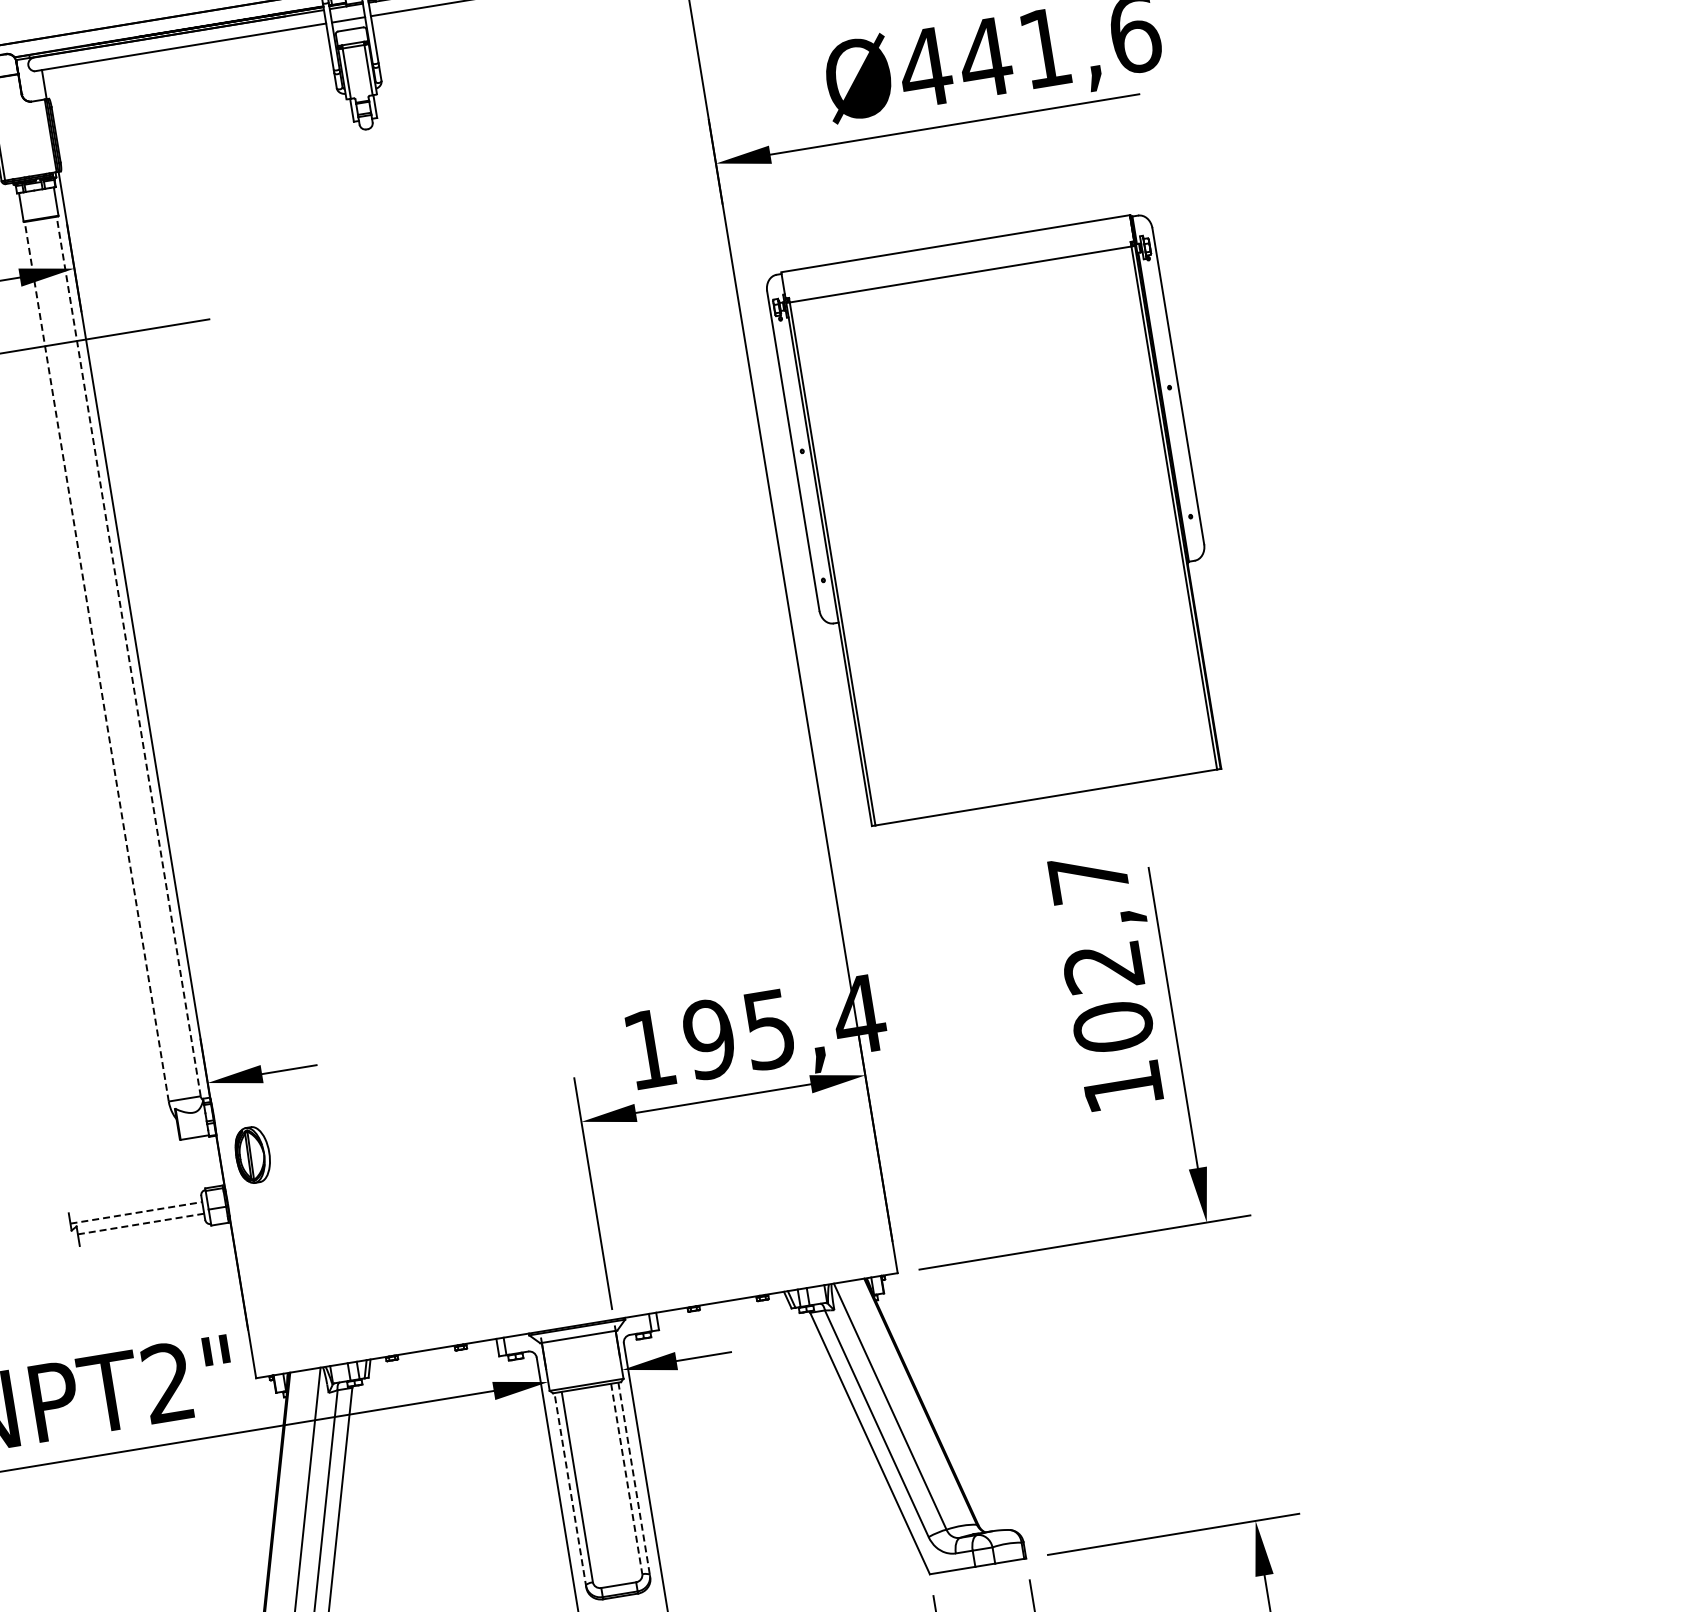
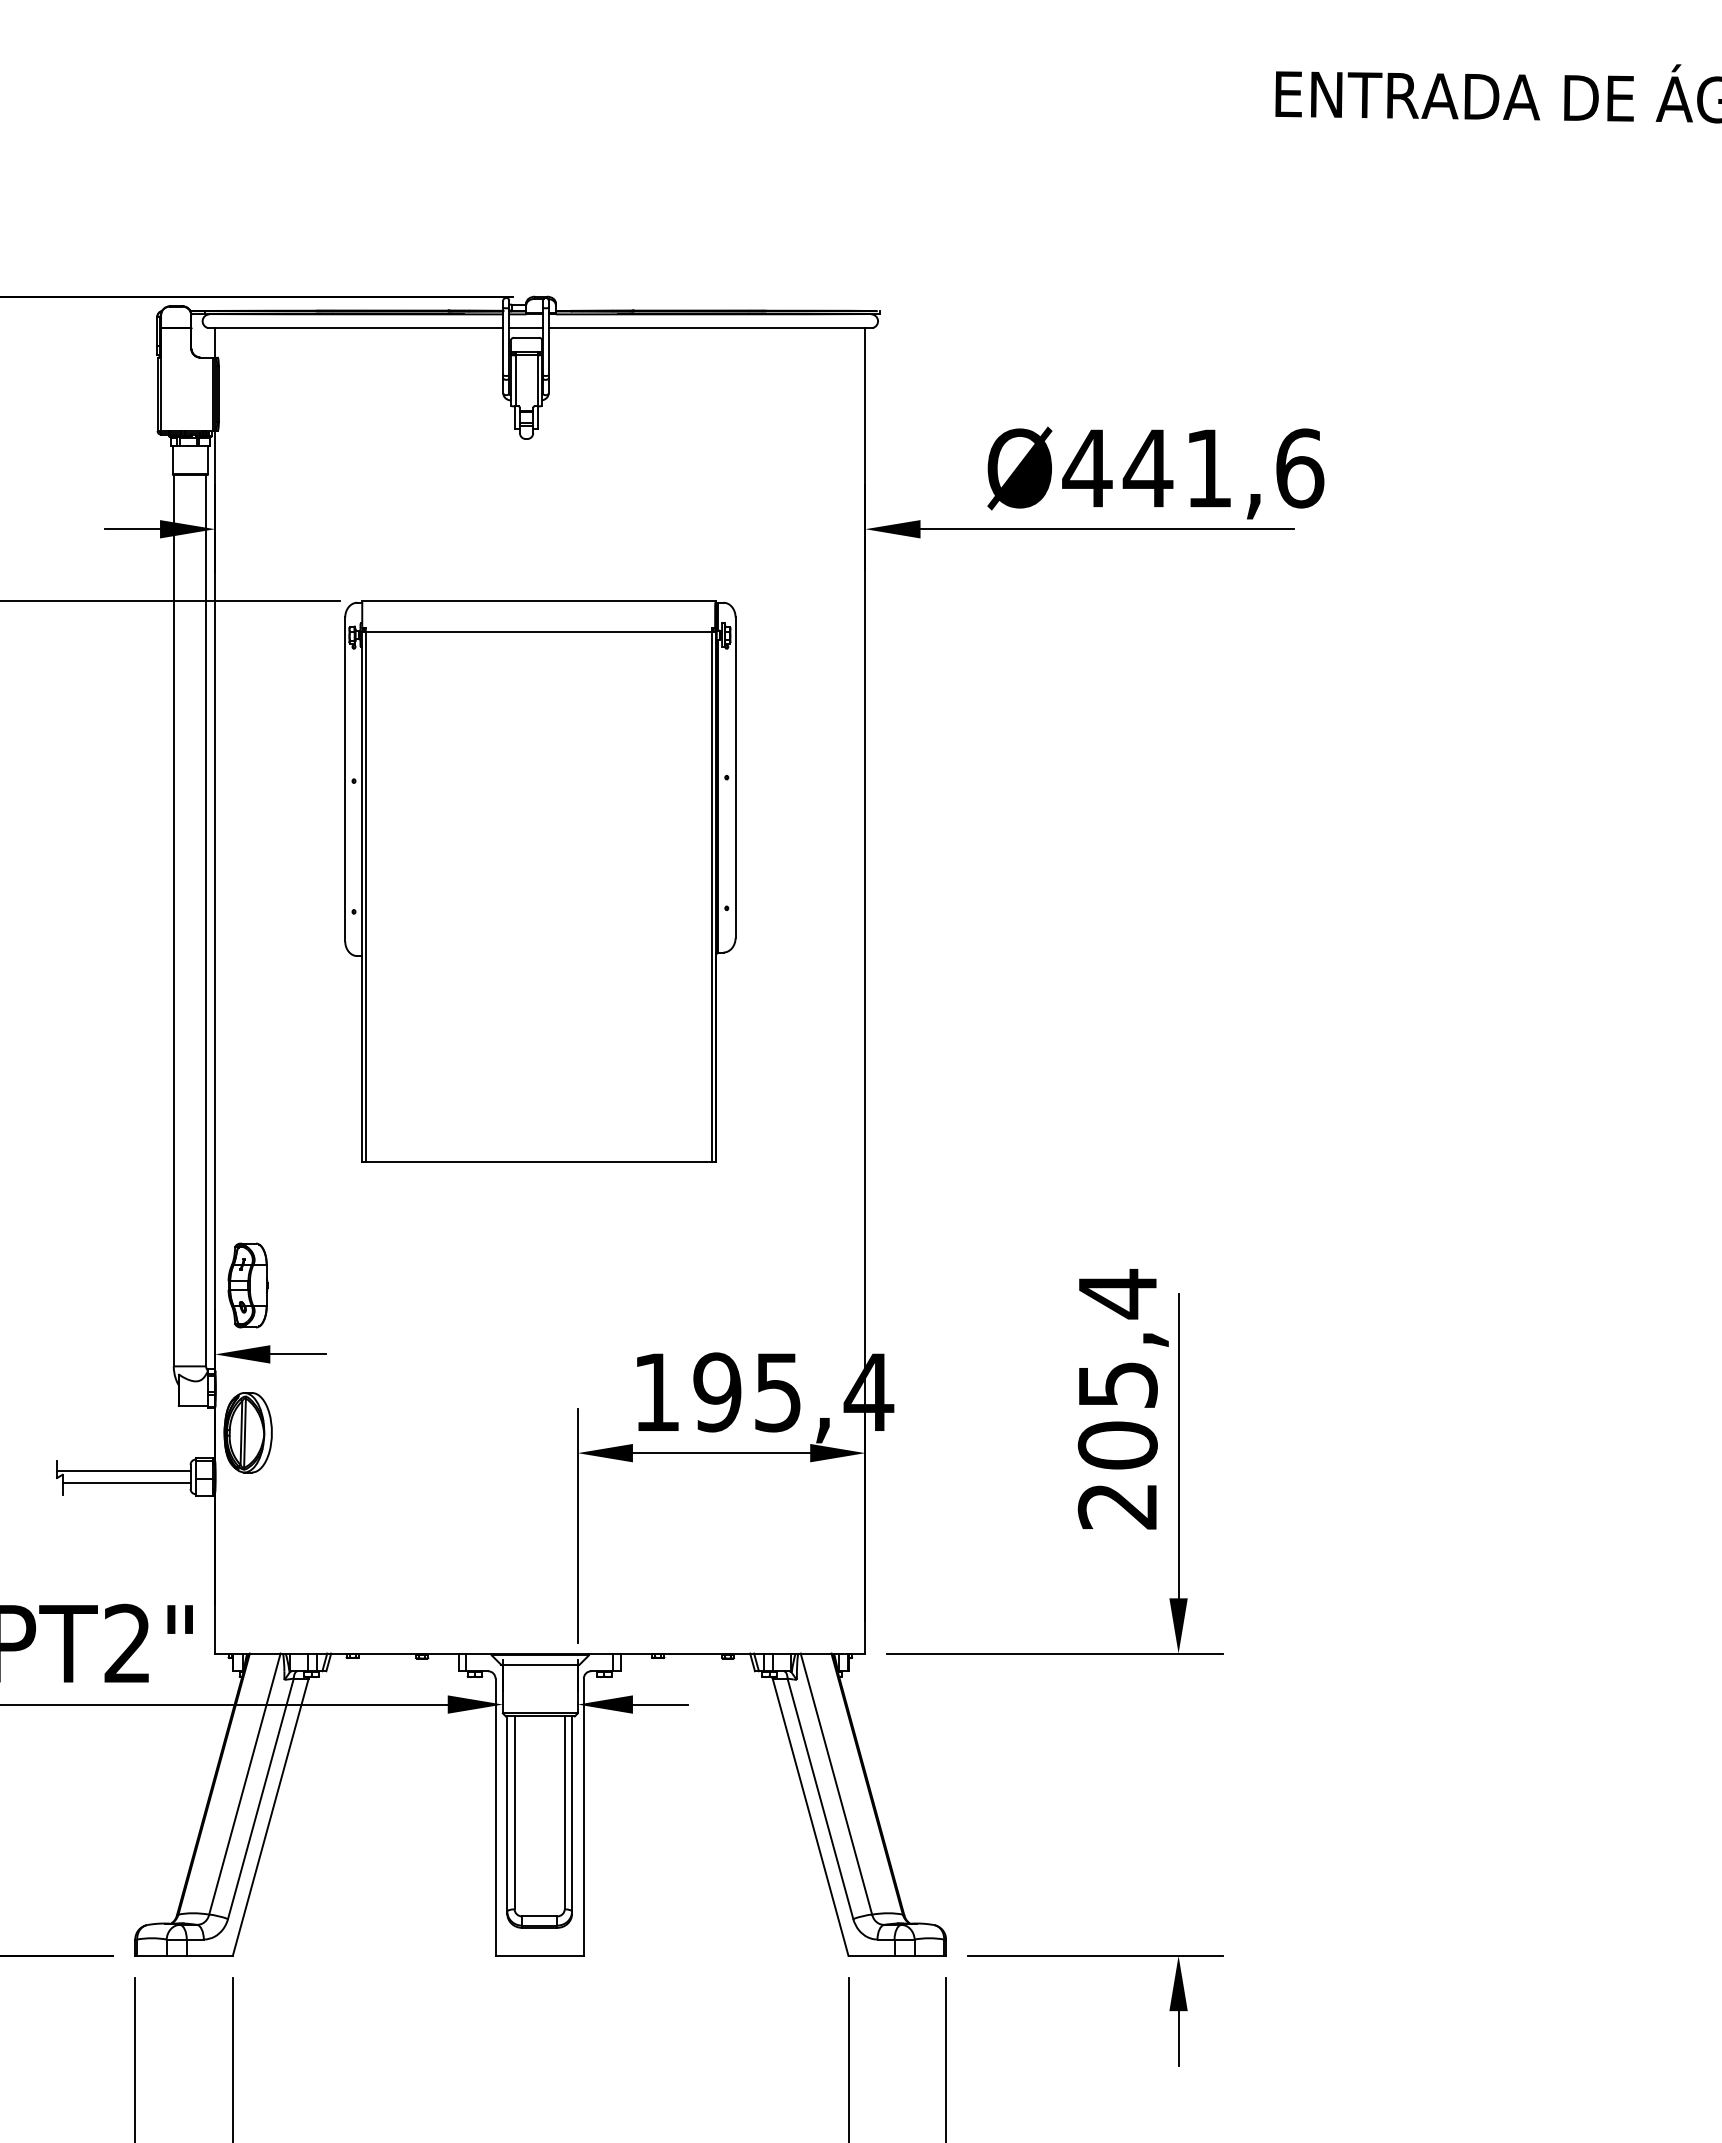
part: (1002, 520) -> (540, 881), moved
line: (129, 656) -> (206, 920), dashed -> solid
line: (96, 661) -> (173, 920), dashed -> solid
text: (1105, 981) -> (1117, 1399), 102,7 -> 205,4
part: (228, 1009) -> (247, 1285), added
part: (252, 1154) -> (247, 1432), size x1.43
line: (136, 1213) -> (123, 1471), dashed -> solid
line: (140, 1223) -> (126, 1482), dashed -> solid
line: (626, 1479) -> (564, 1813), dashed -> solid
line: (634, 1480) -> (572, 1815), dashed -> solid
line: (570, 1490) -> (507, 1815), dashed -> solid

